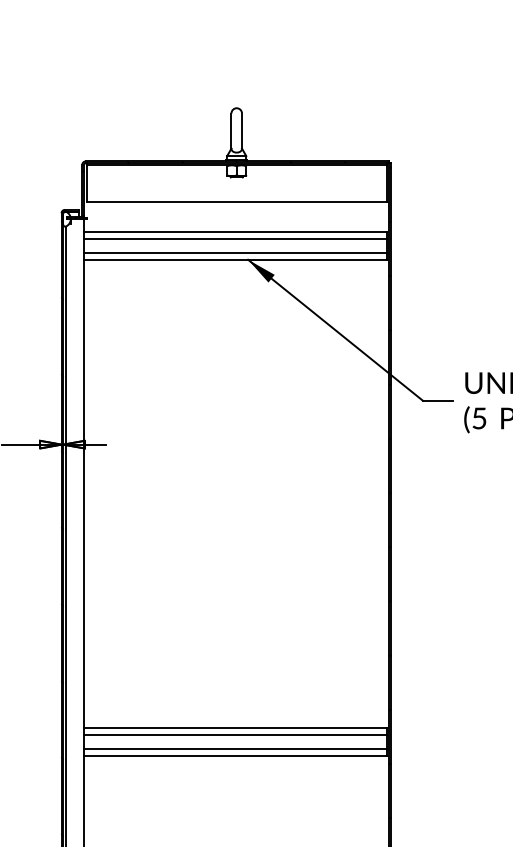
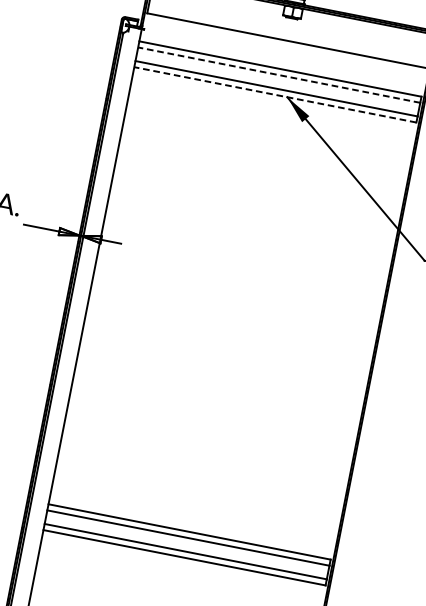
line: (234, 238) -> (278, 74), solid -> dashed
line: (234, 259) -> (274, 94), solid -> dashed

